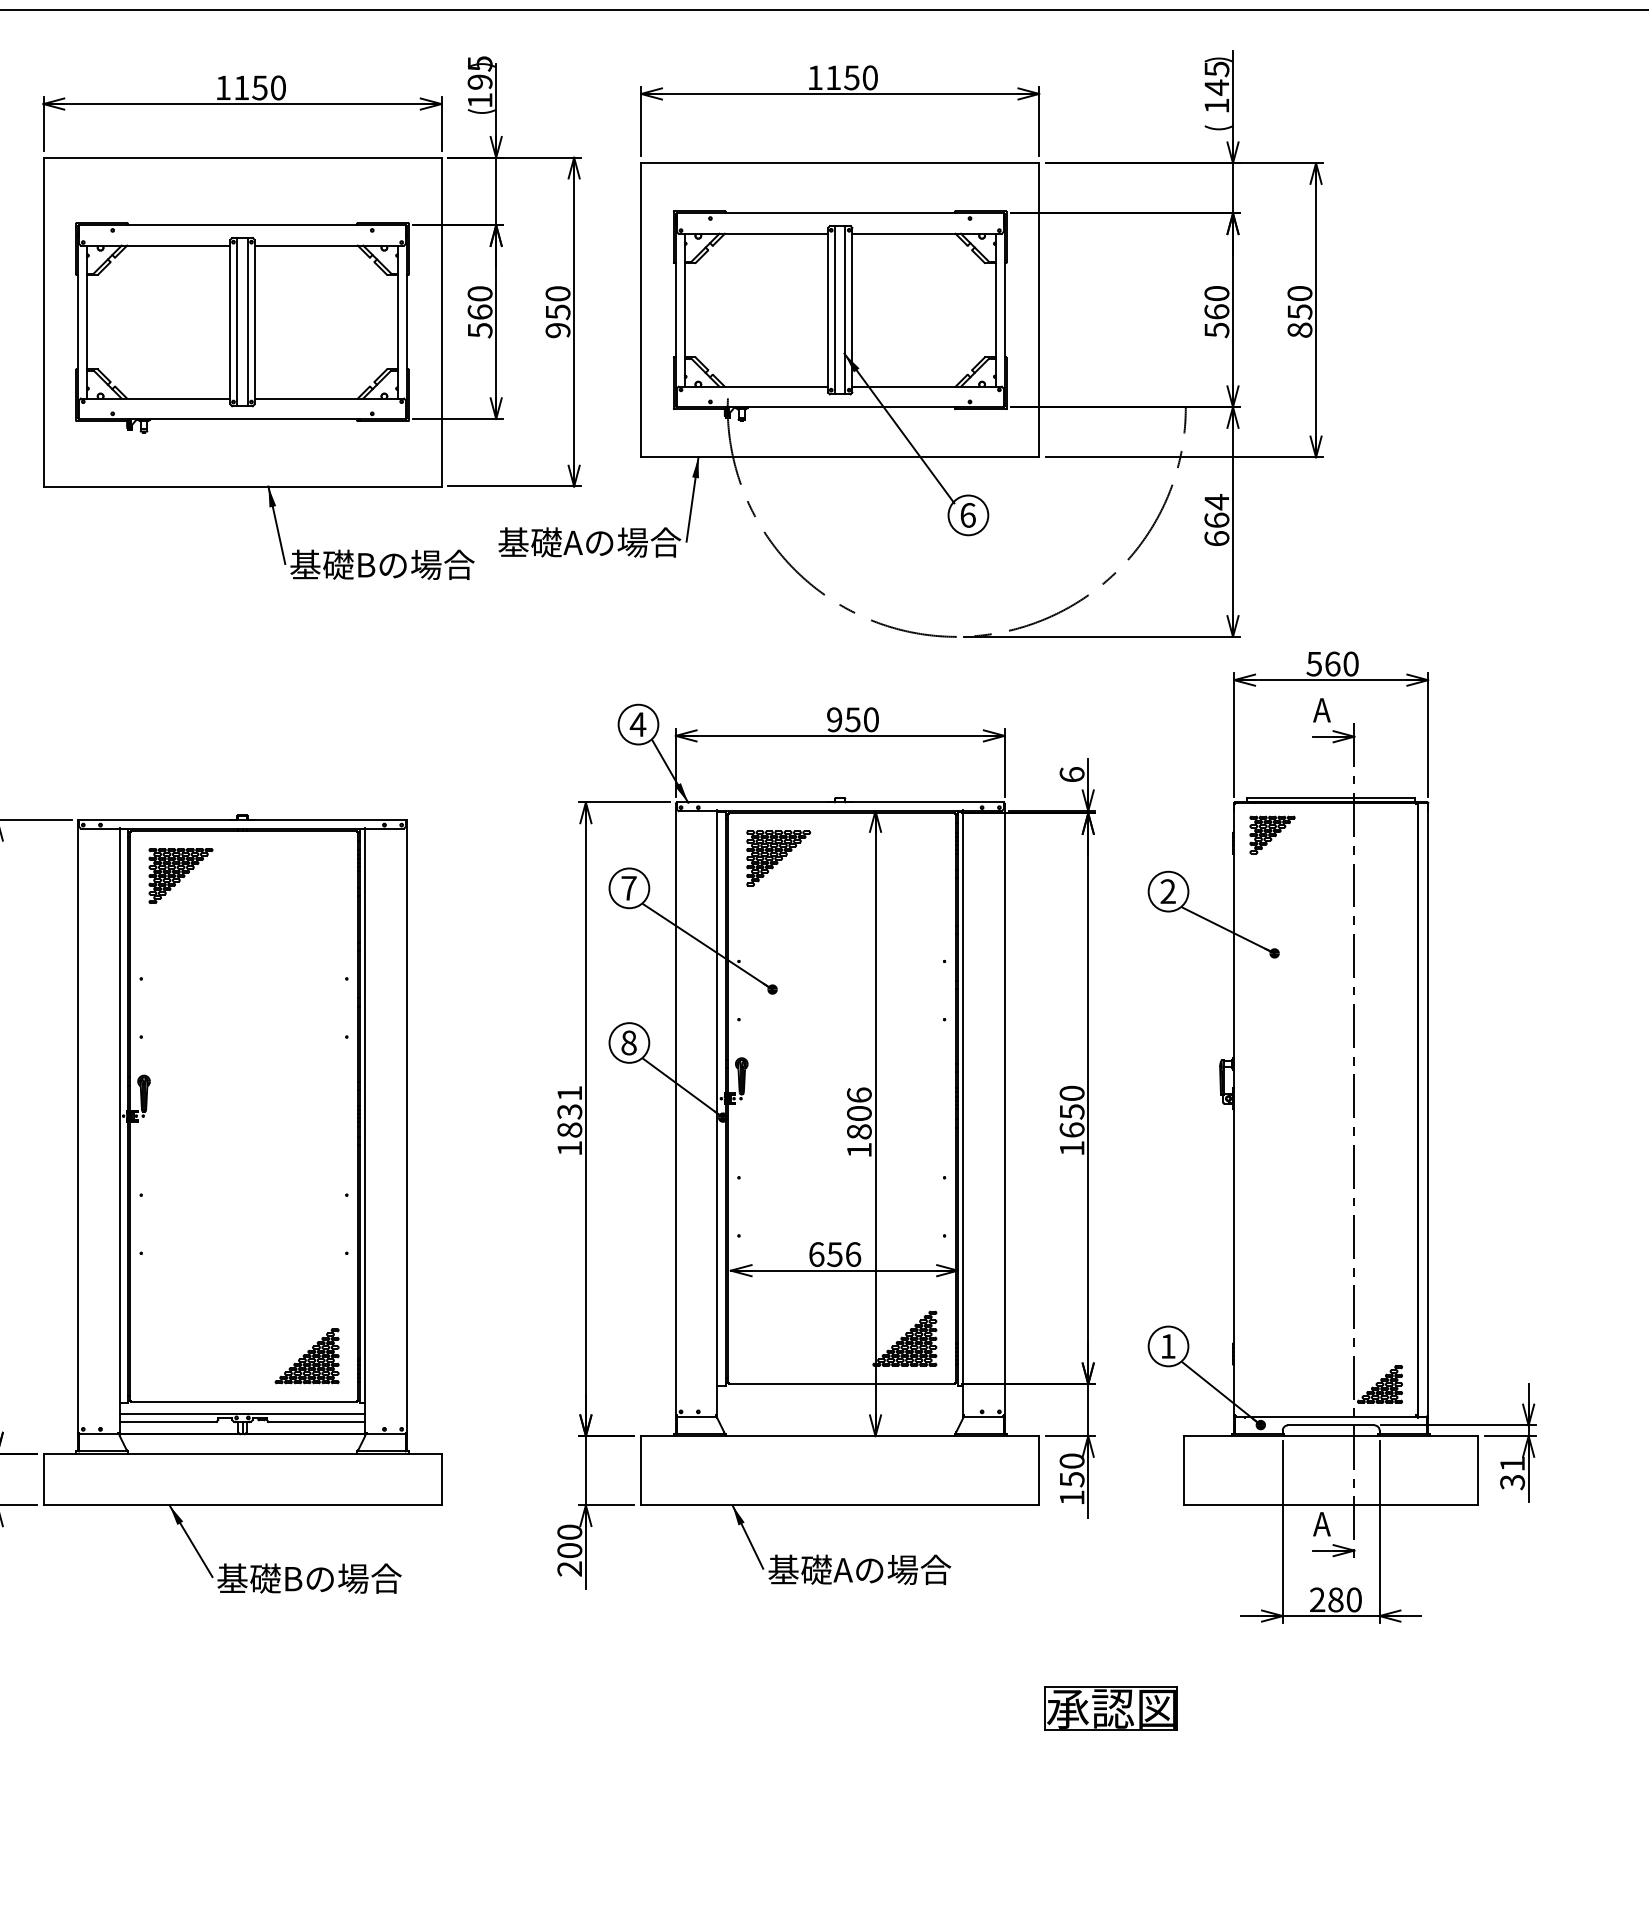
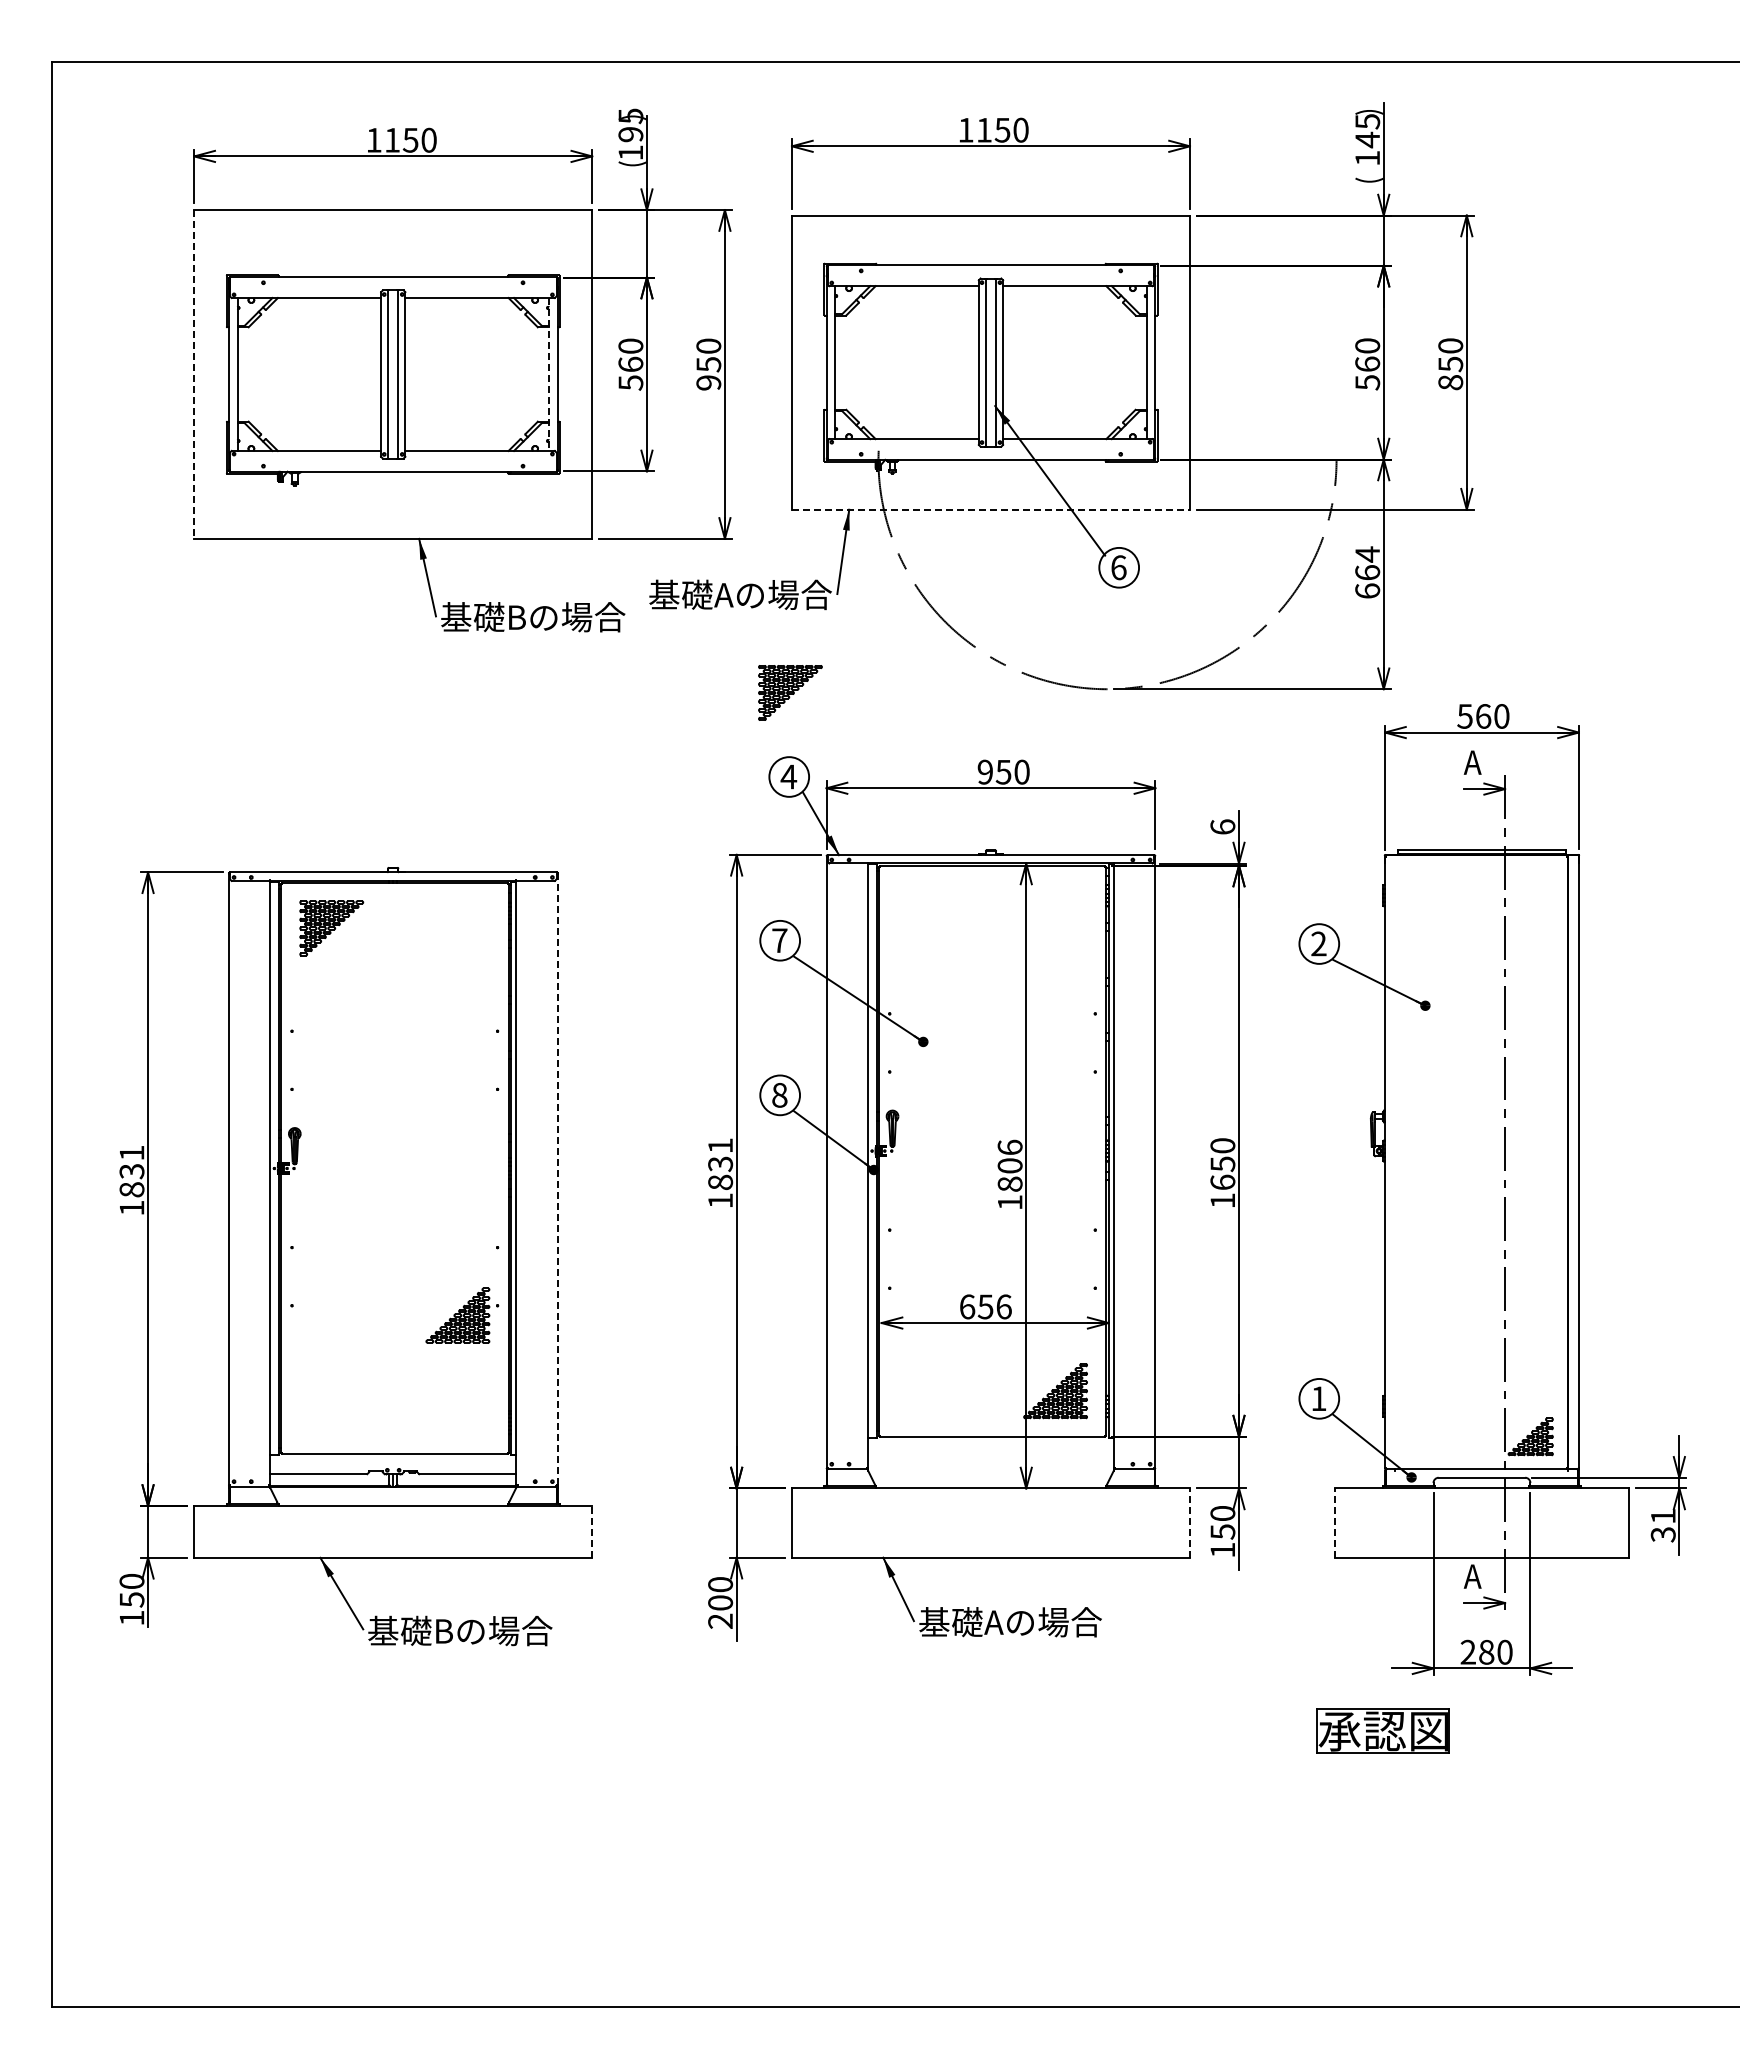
line: (43, 323) -> (194, 375), solid -> dashed
line: (397, 323) -> (548, 375), solid -> dashed
line: (839, 457) -> (990, 509), solid -> dashed
part: (1272, 835) -> (1423, 887), removed
part: (778, 858) -> (790, 692), moved
line: (406, 1127) -> (557, 1179), solid -> dashed
part: (306, 1356) -> (457, 1315), moved
line: (242, 1414) -> (393, 1466), removed
line: (1038, 1471) -> (1189, 1523), solid -> dashed
line: (1183, 1471) -> (1334, 1523), solid -> dashed
line: (441, 1479) -> (592, 1531), solid -> dashed
part: (1110, 1708) -> (1382, 1730), moved

